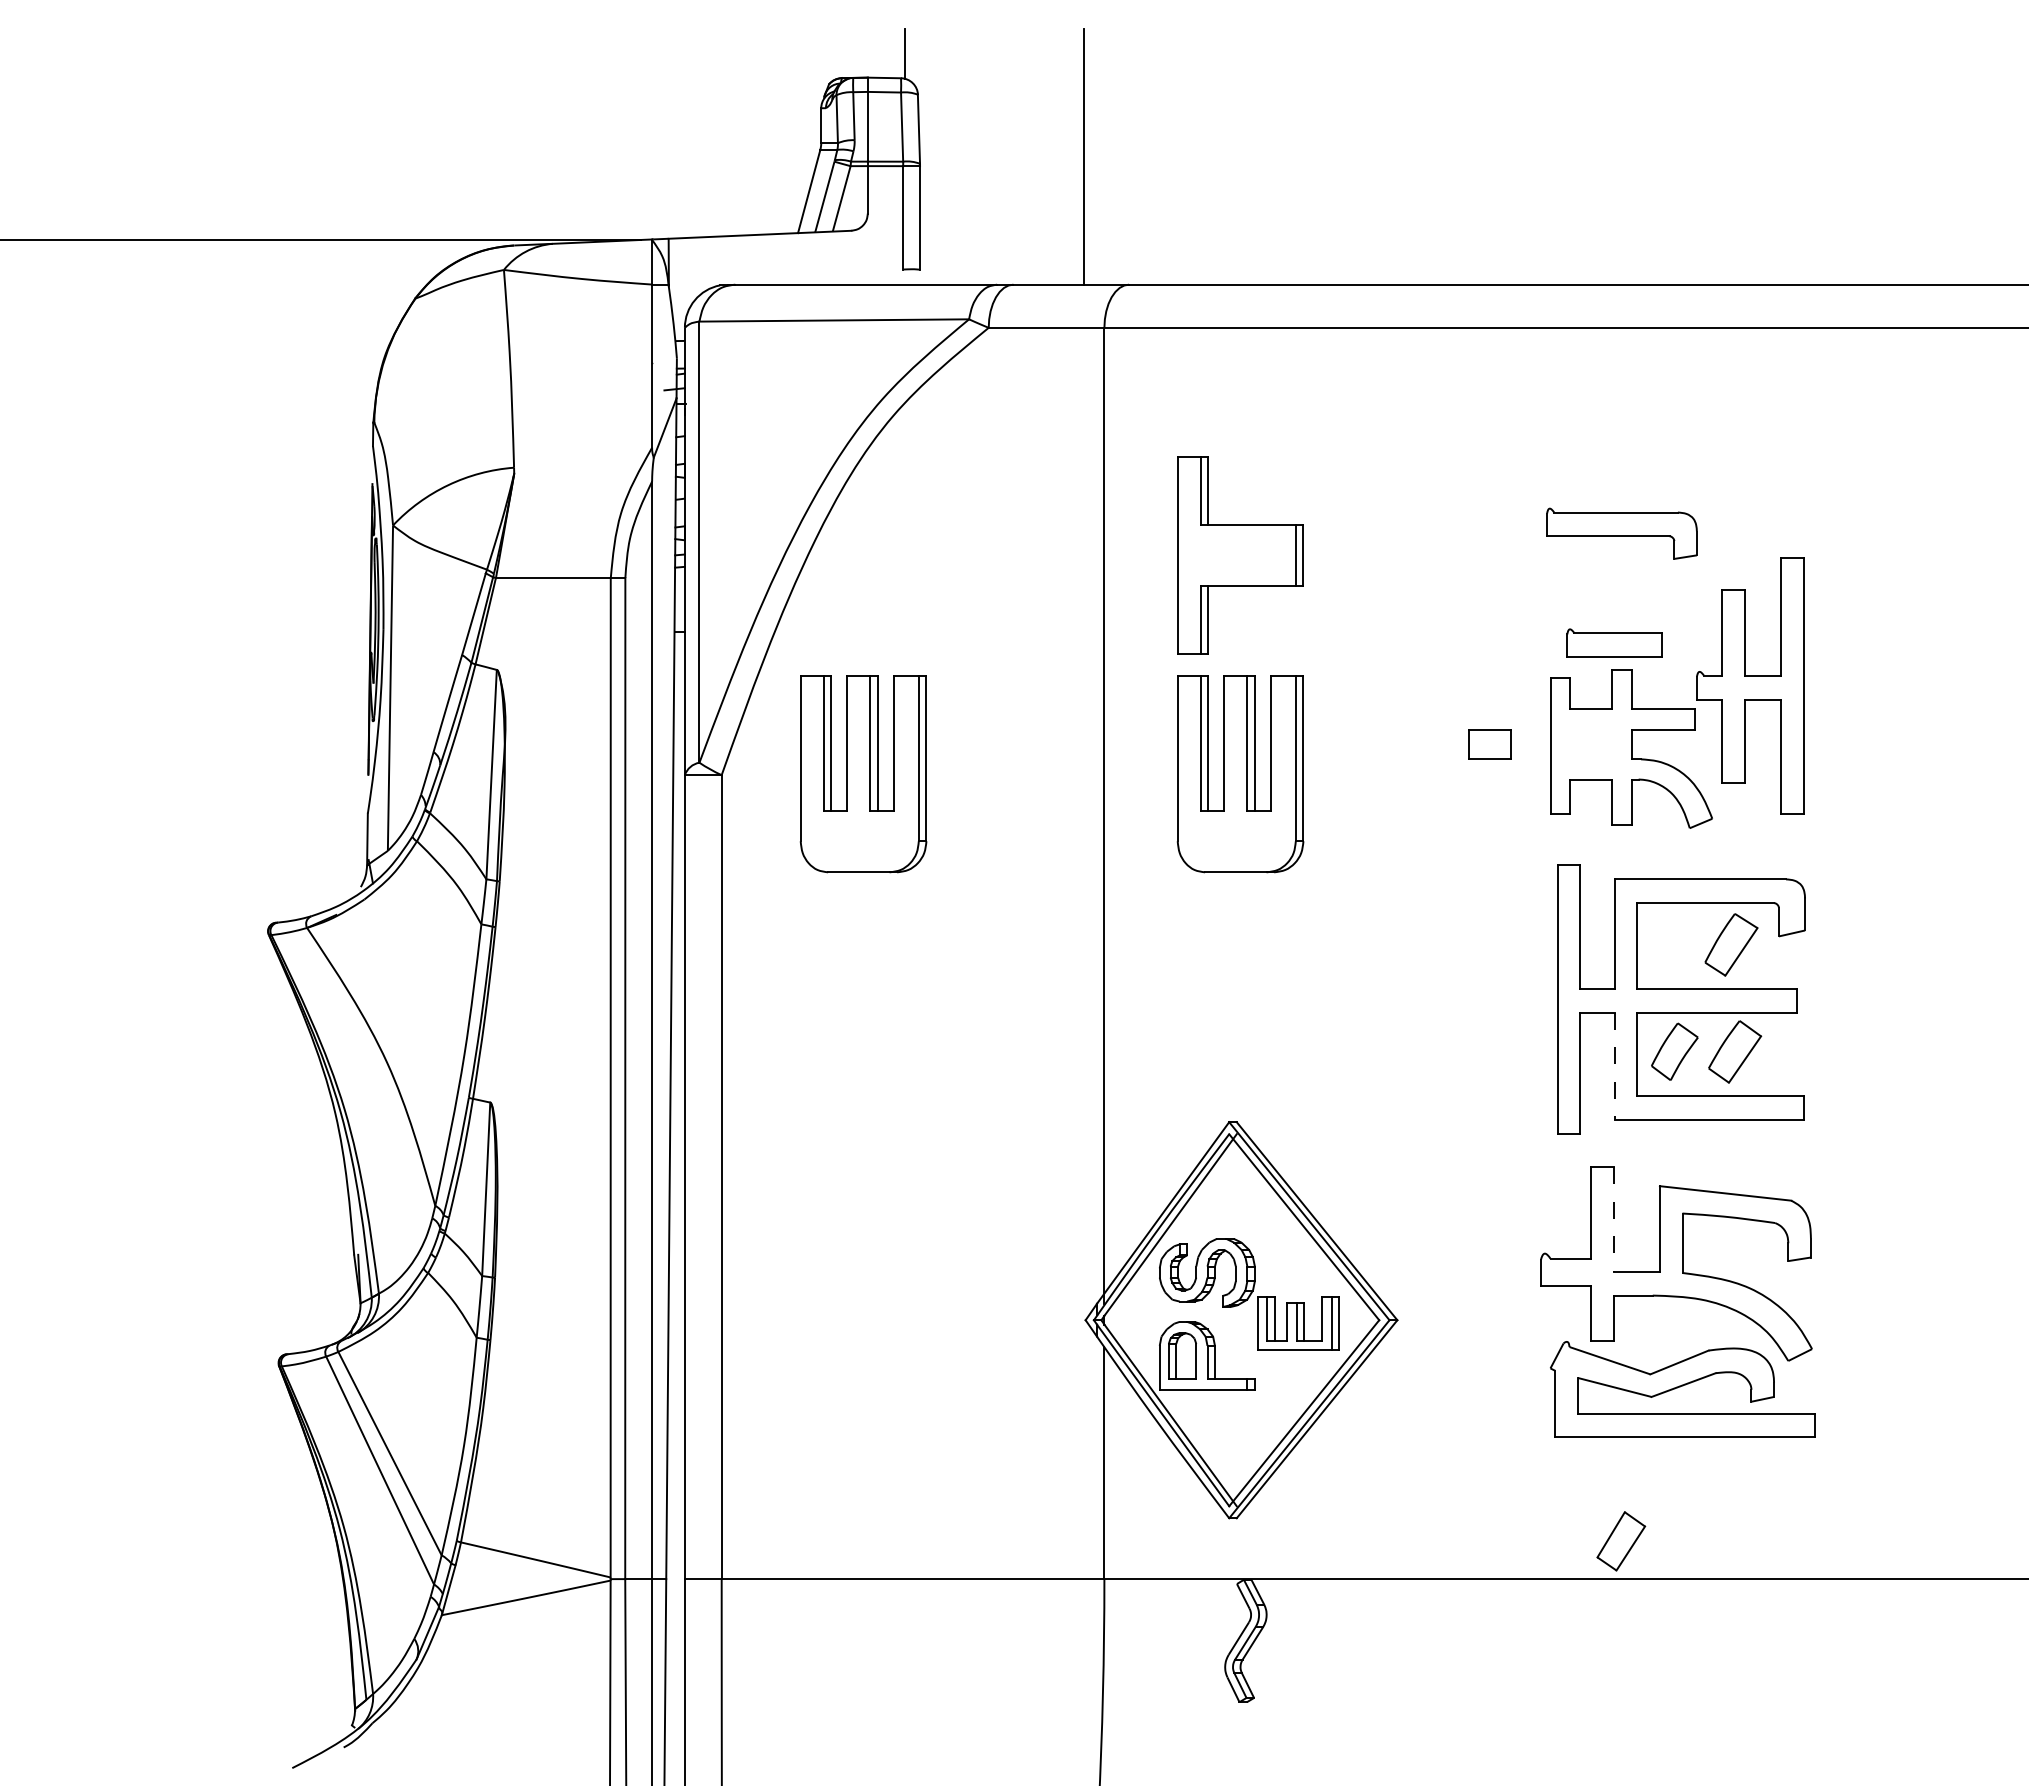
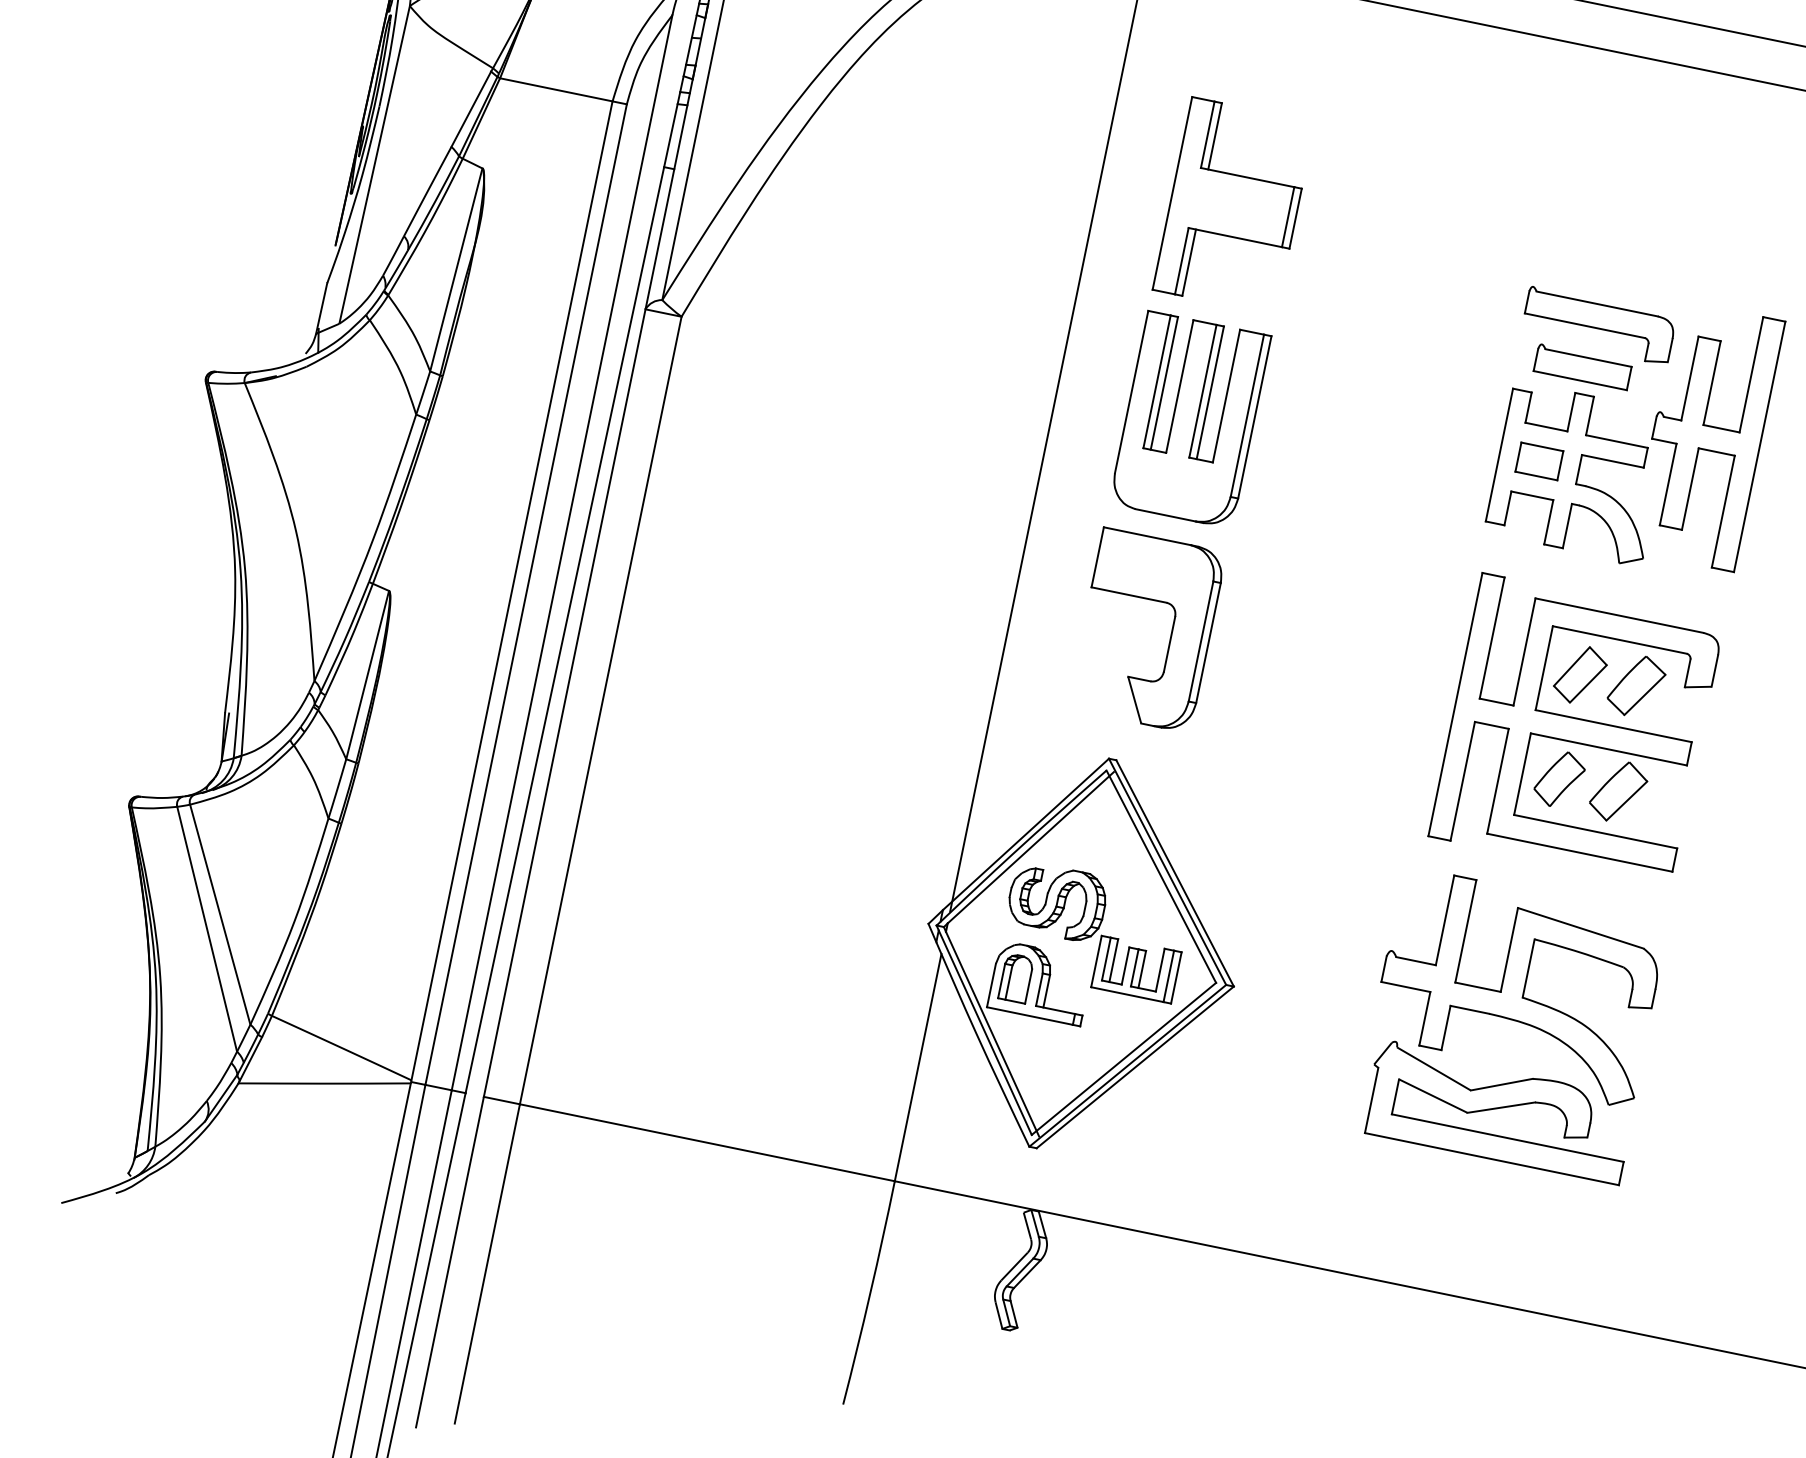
part: (1621, 533) -> (1598, 325), moved
part: (1489, 744) -> (1538, 461), moved
part: (863, 774) -> (820, 344), removed
part: (1265, 988) -> (1171, 635), added
line: (1614, 1066) -> (1497, 781), dashed -> solid
line: (1613, 1219) -> (1465, 931), dashed -> solid
part: (1621, 1541) -> (1580, 675), moved

